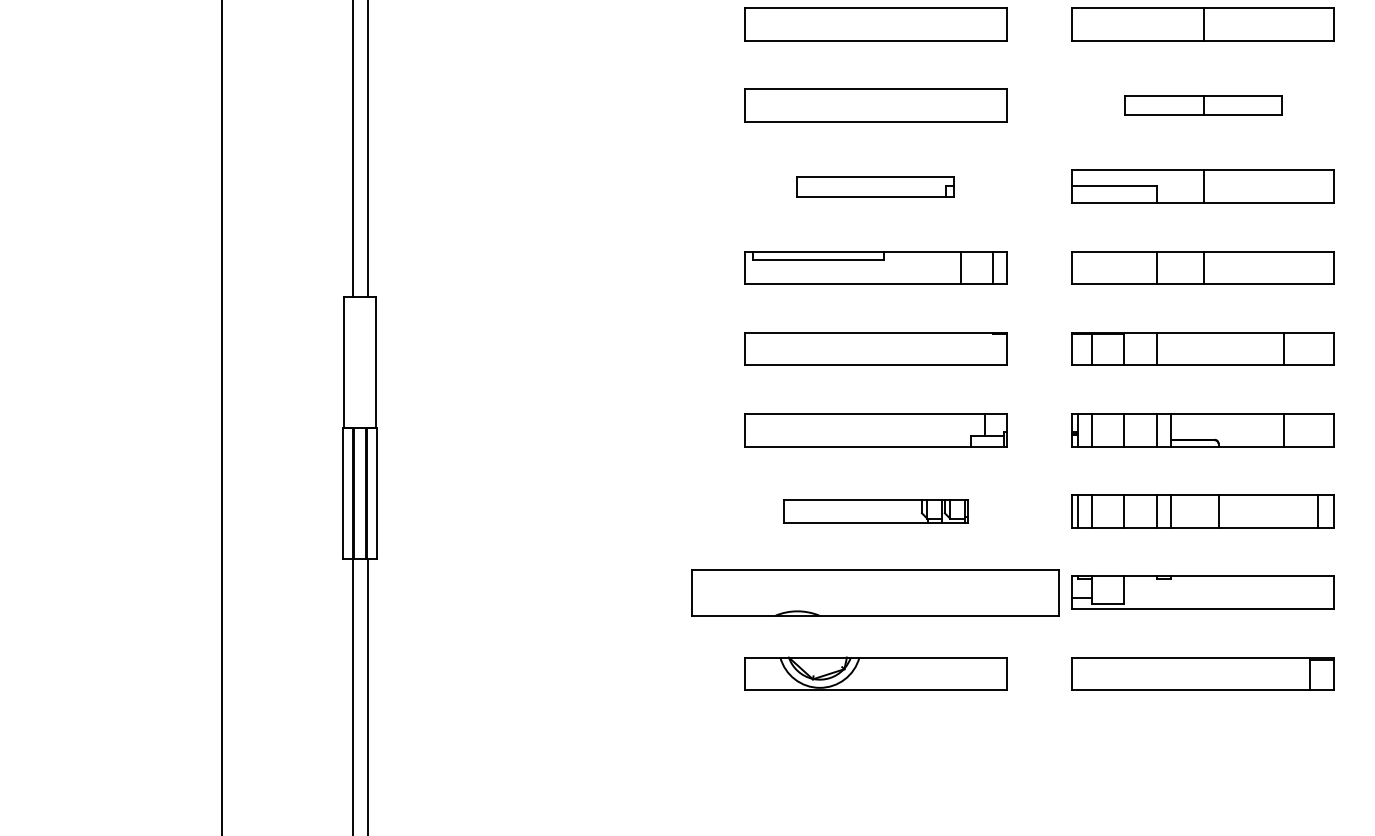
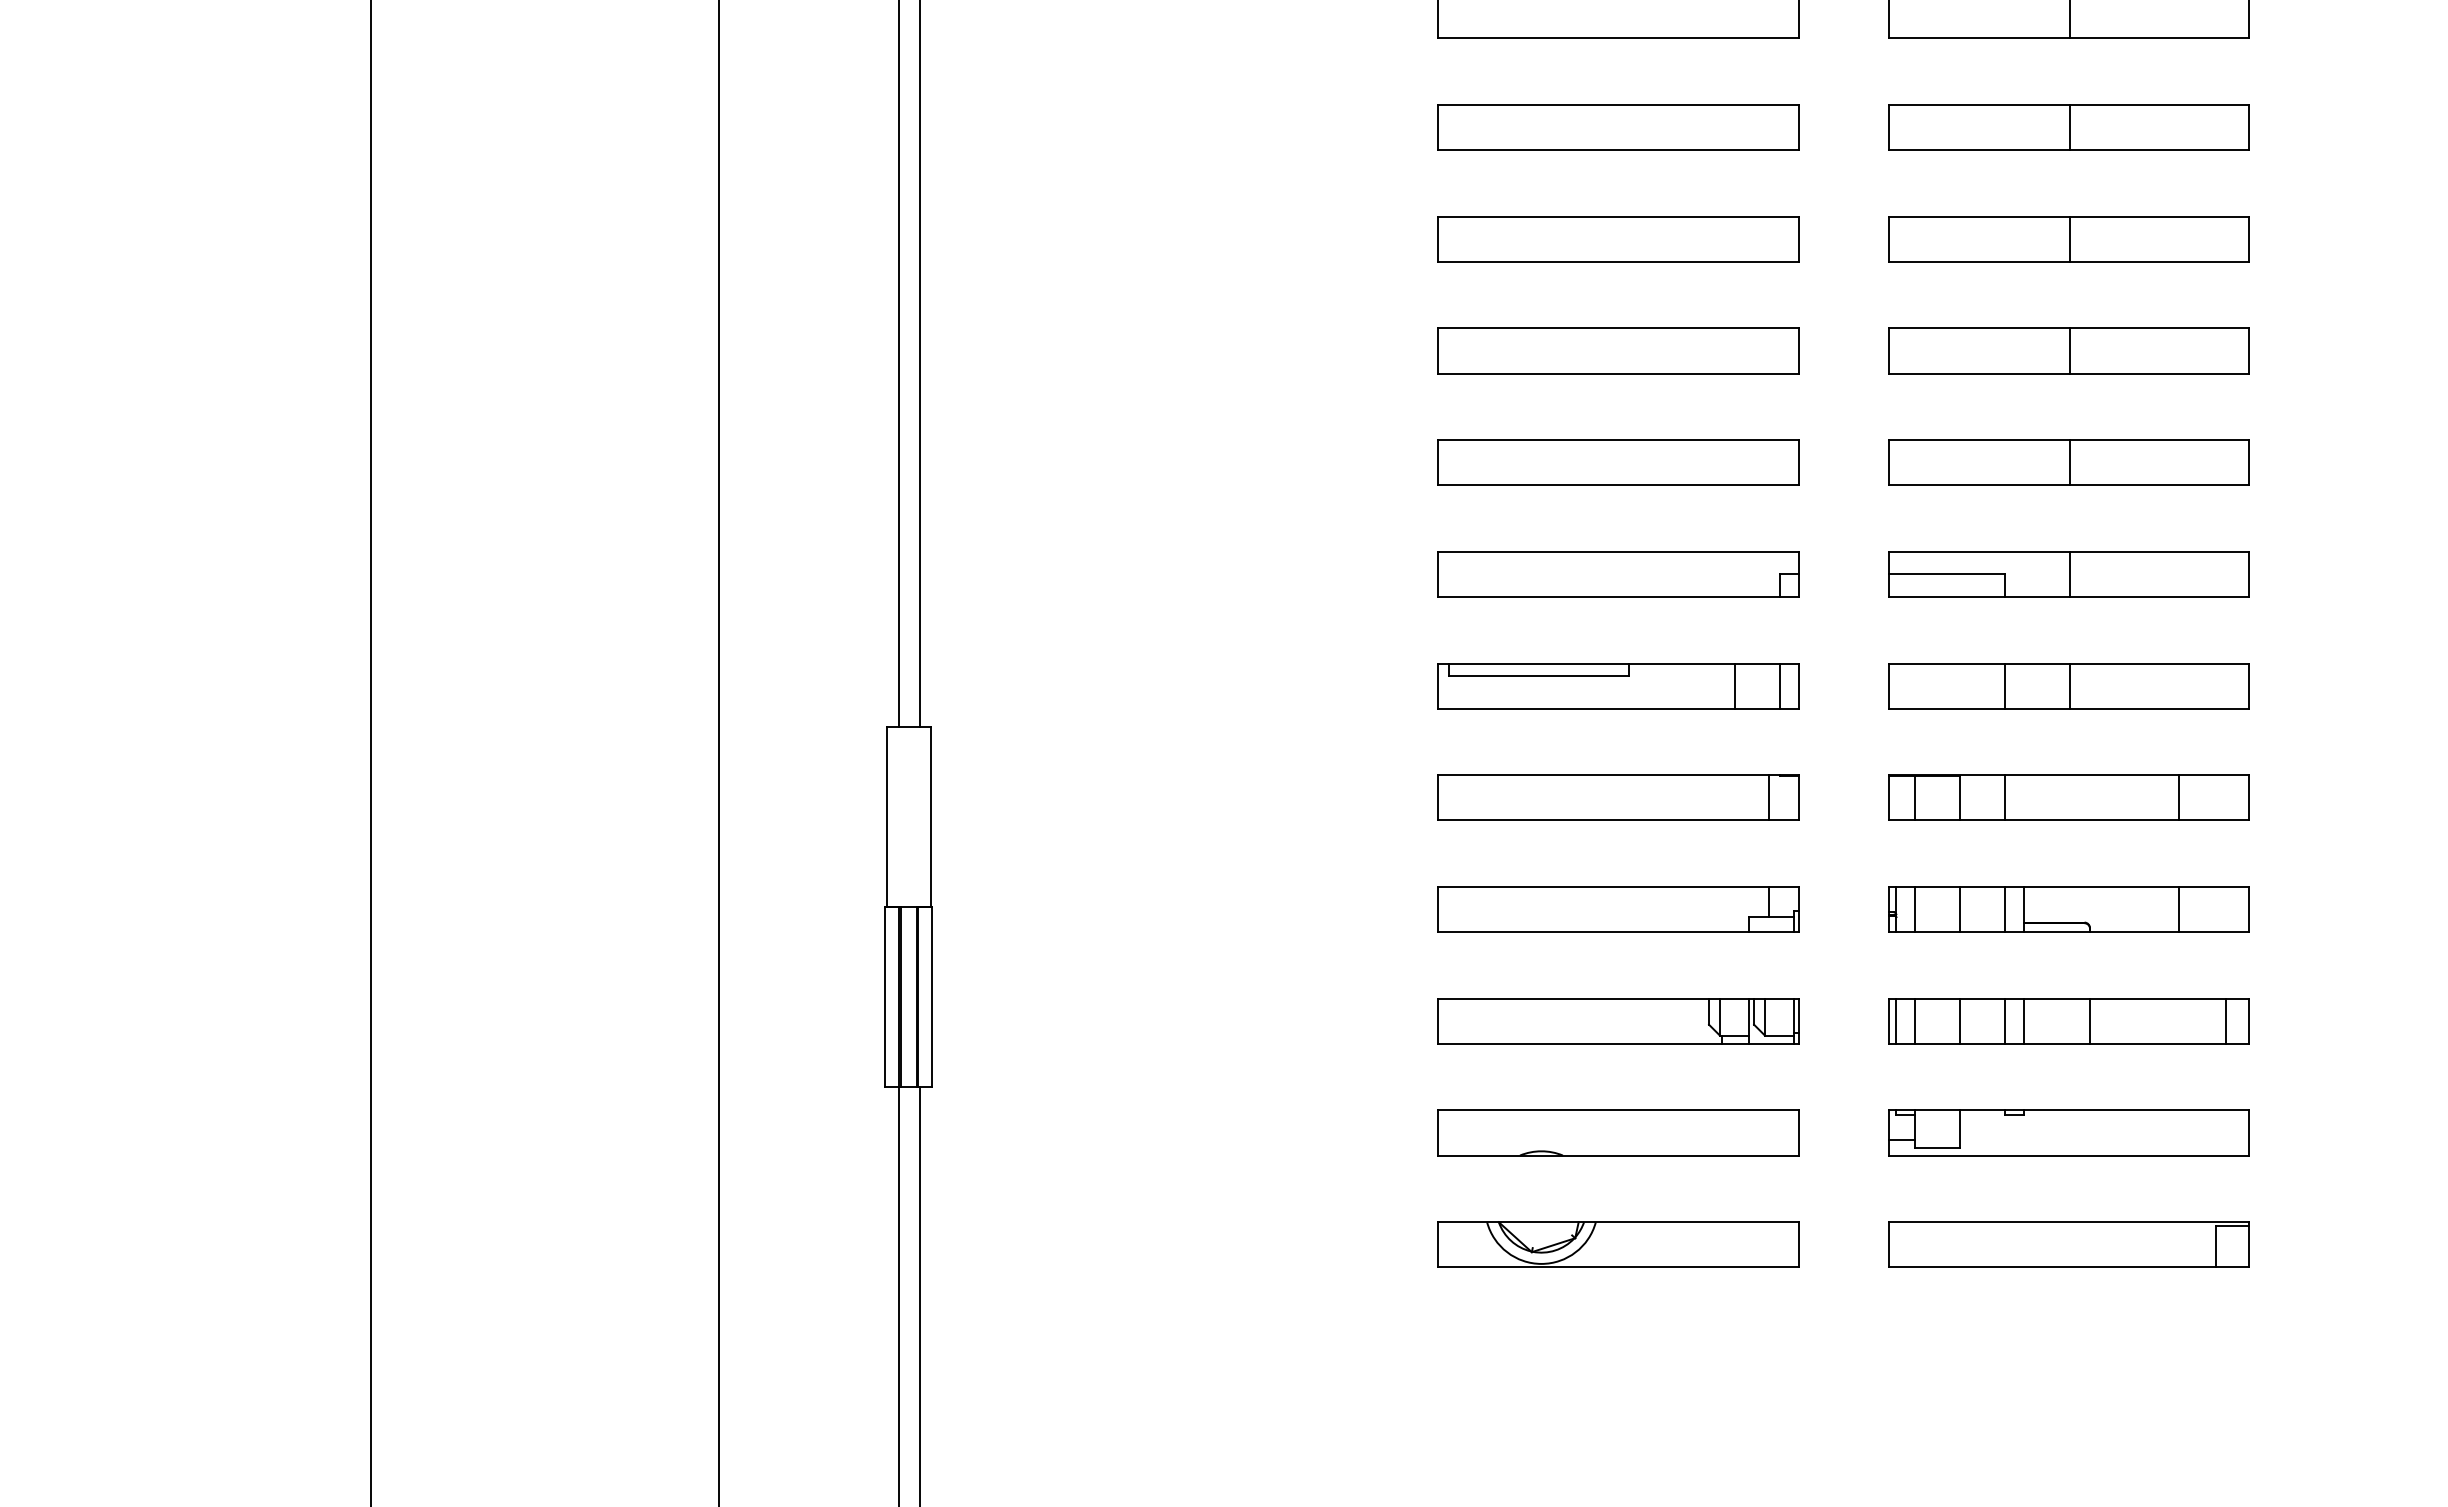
part: (1203, 105) -> (2068, 462), size x1.67
part: (875, 186) -> (1618, 574), size x1.67
line: (984, 348) -> (1768, 797), added
part: (875, 511) -> (1618, 1021), size x1.43
part: (875, 592) -> (1618, 1132), size x0.71

